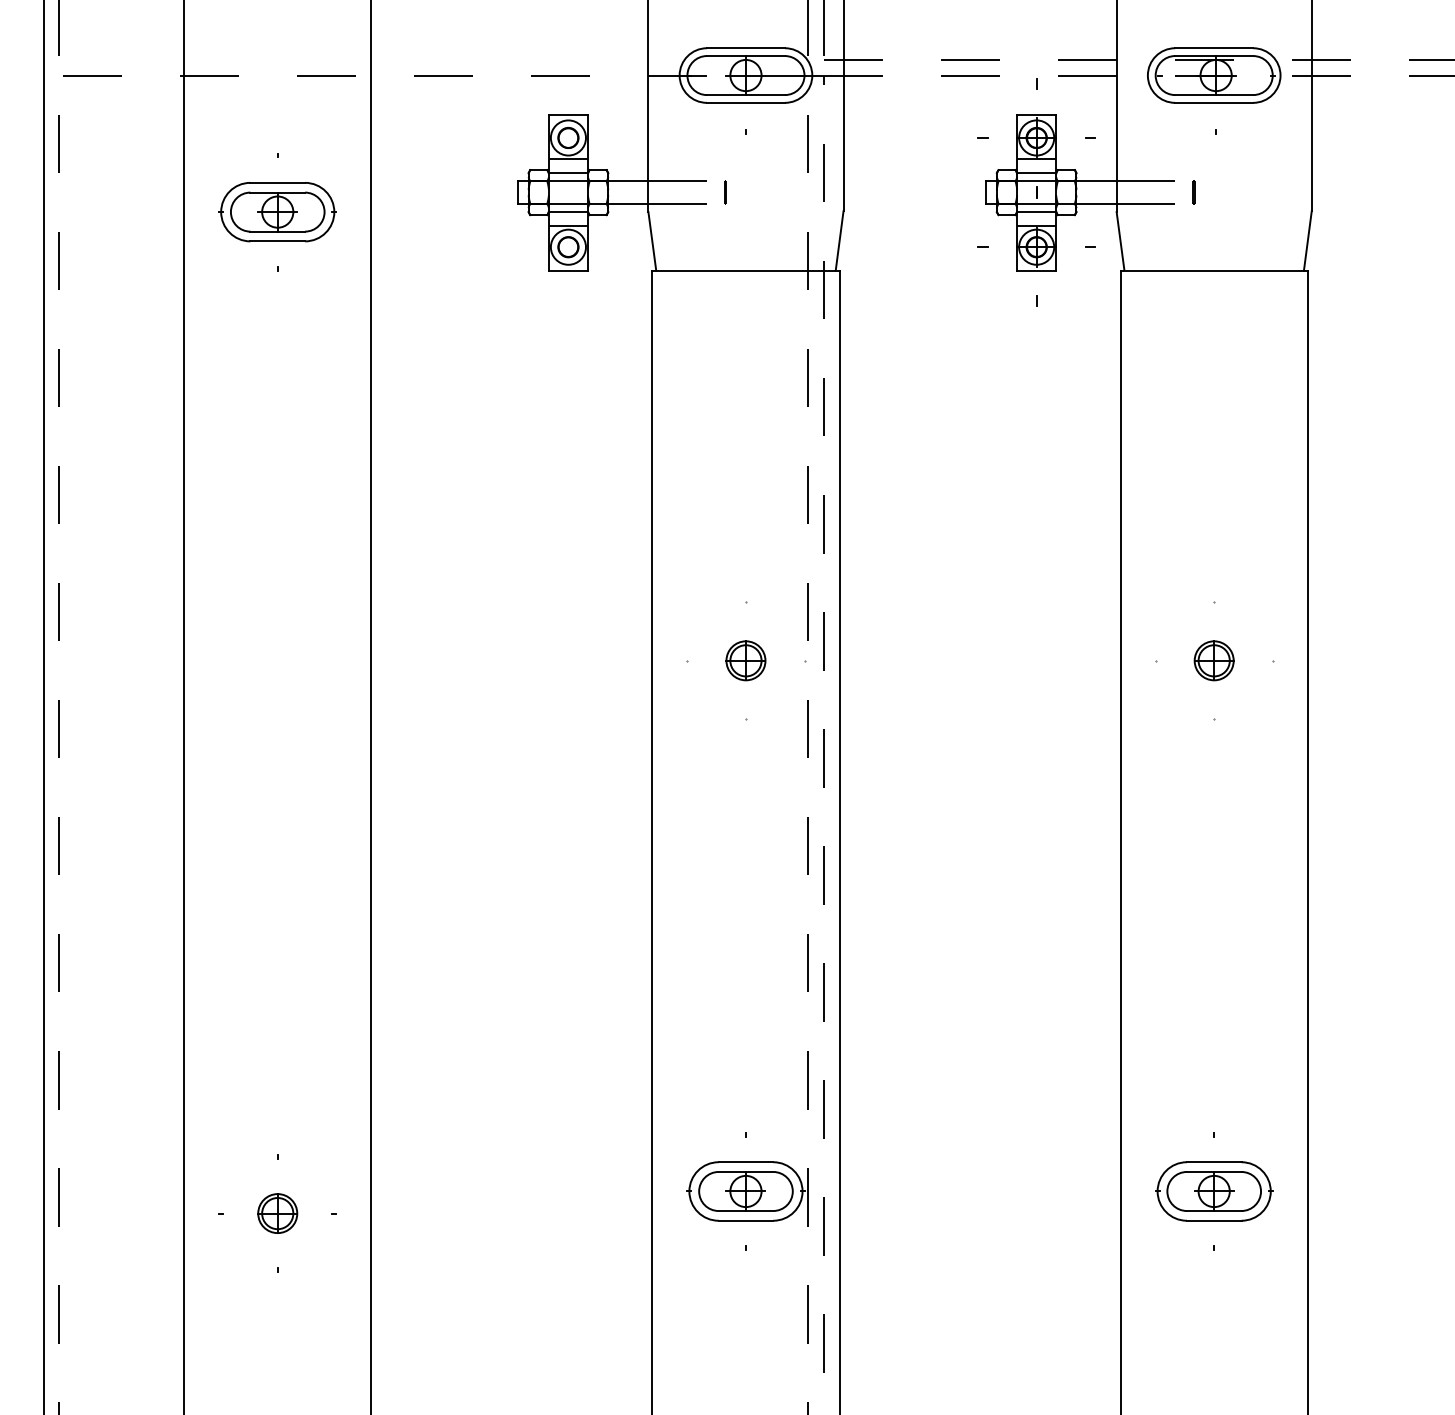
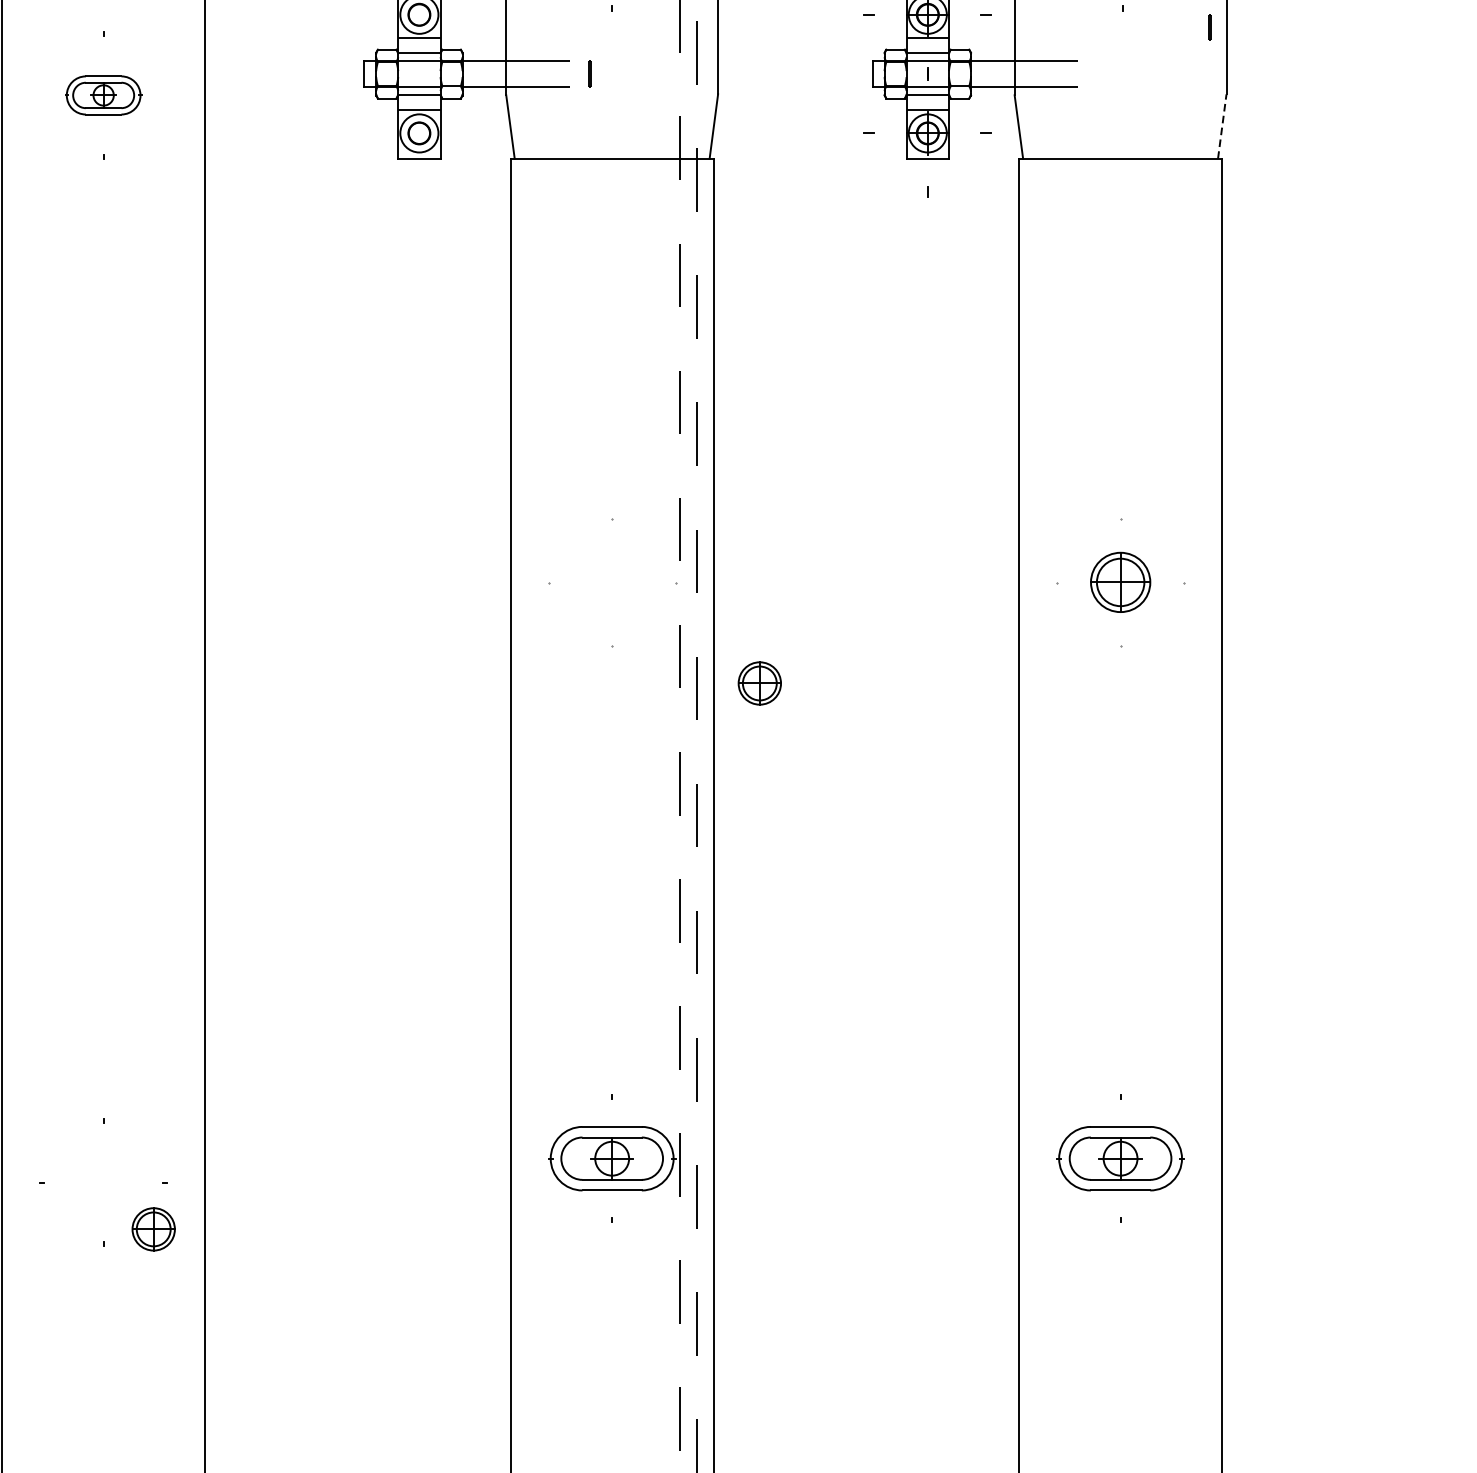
line: (1193, 192) -> (1209, 27), moved
part: (277, 212) -> (103, 95), size x0.6
line: (1307, 240) -> (1221, 126), solid -> dashed
part: (745, 660) -> (759, 683), moved
part: (1213, 660) -> (1119, 582), size x1.4
part: (277, 1213) -> (153, 1229), moved

